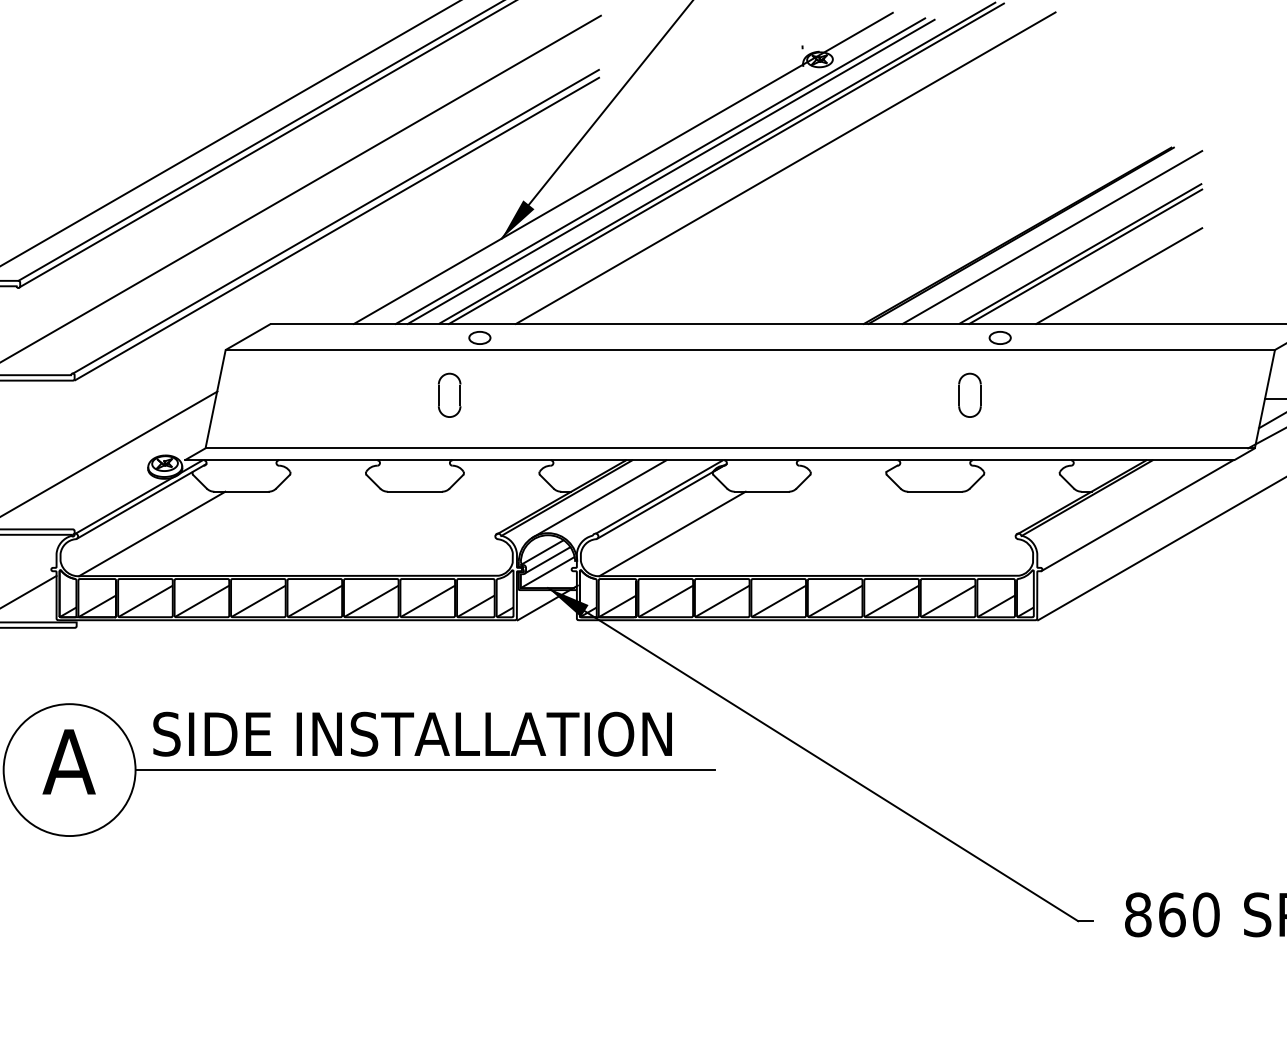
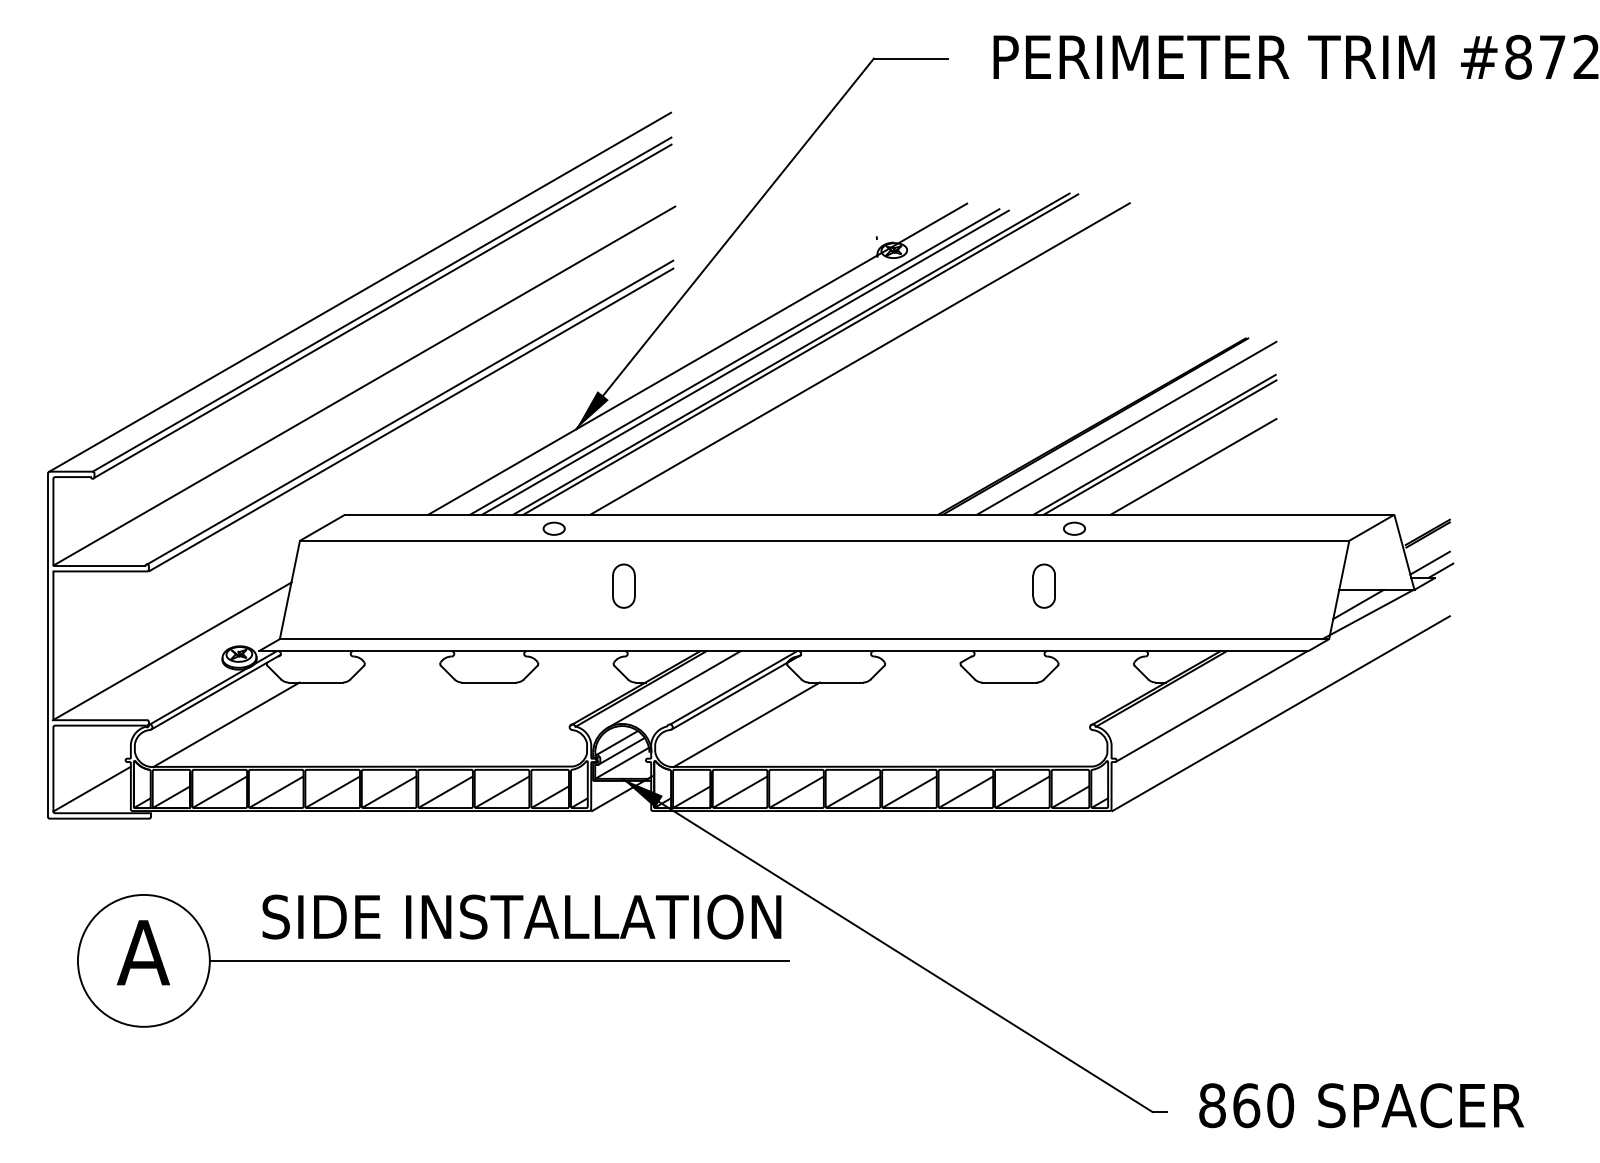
part: (449, 394) -> (623, 585), moved
text: (412, 733) -> (521, 916), moved

